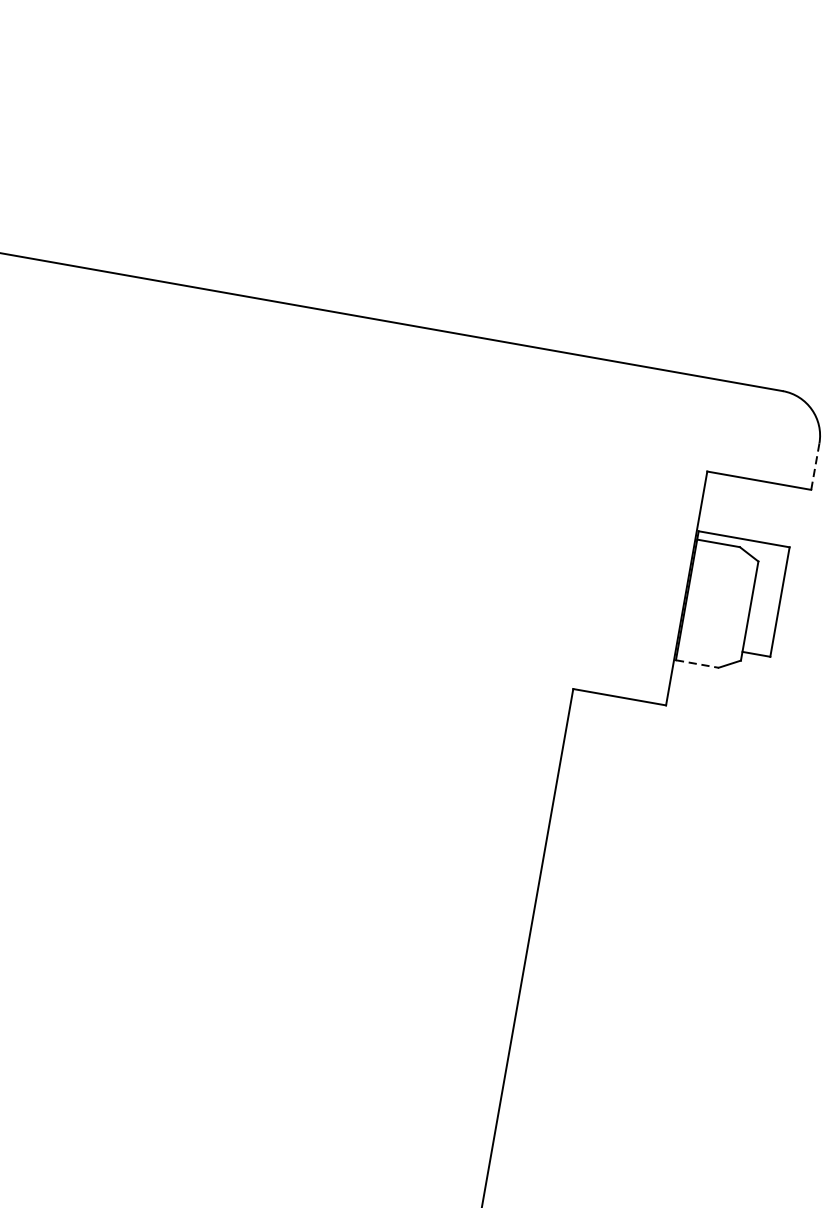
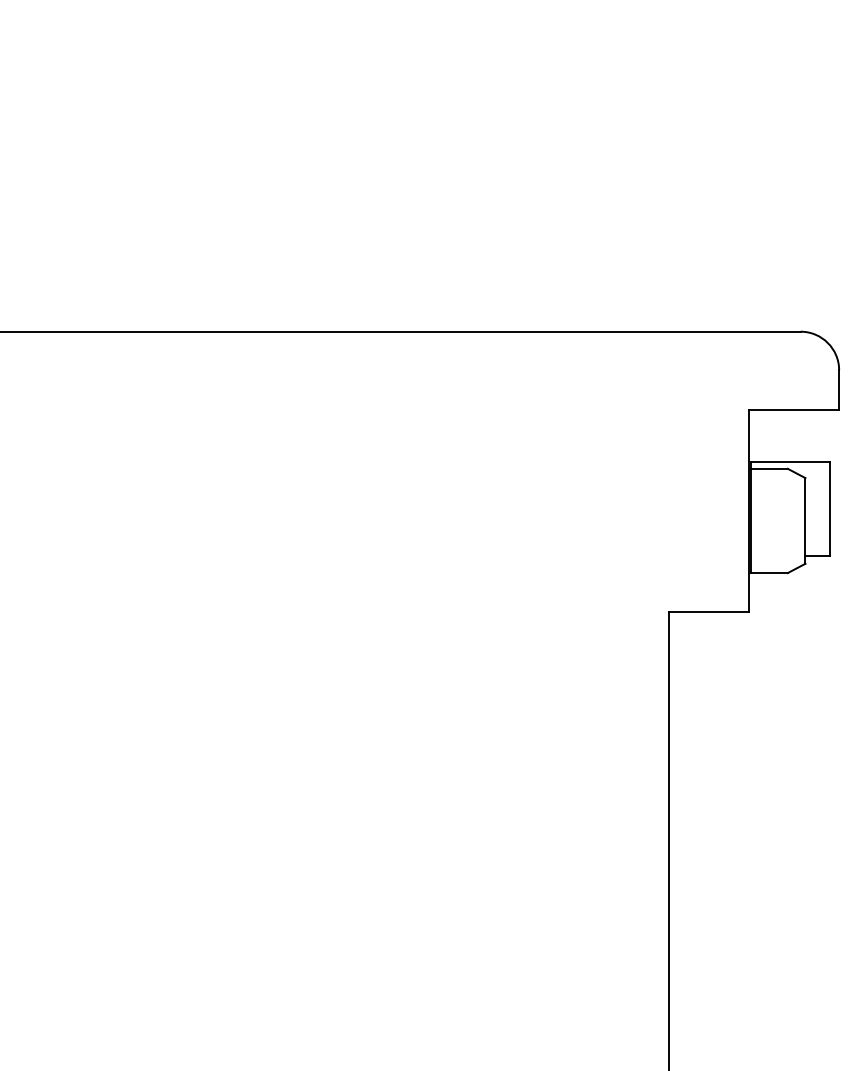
line: (815, 467) -> (839, 390), dashed -> solid
line: (697, 664) -> (769, 573), dashed -> solid

